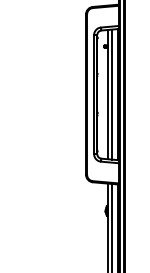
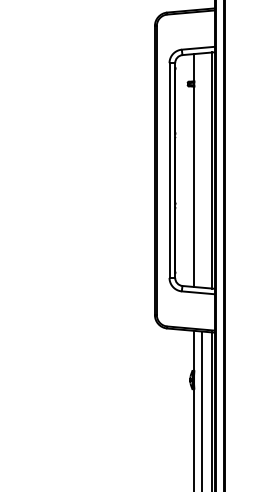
line: (112, 94) -> (202, 170), removed

